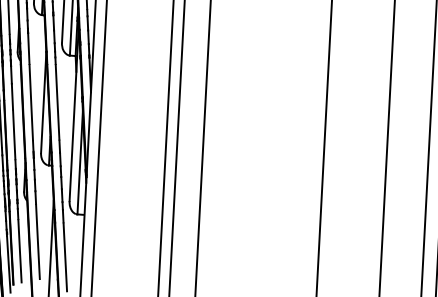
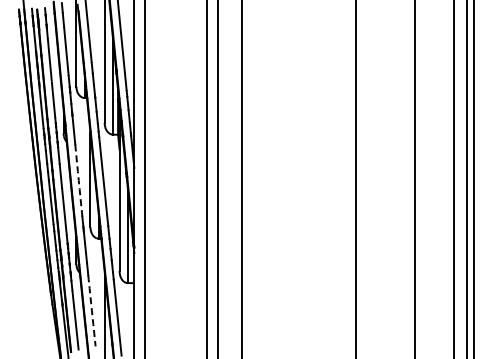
arc: (30, 102) -> (78, 180), solid -> dashed
arc: (37, 241) -> (91, 310), solid -> dashed

